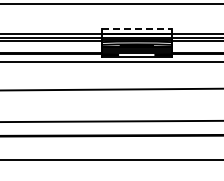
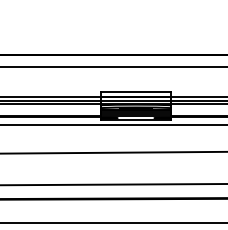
line: (137, 28) -> (136, 91), dashed -> solid

